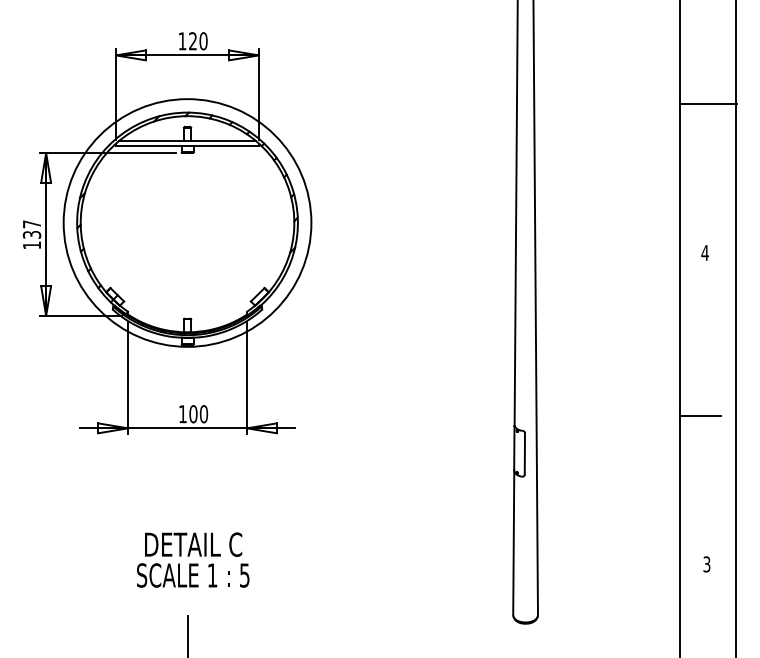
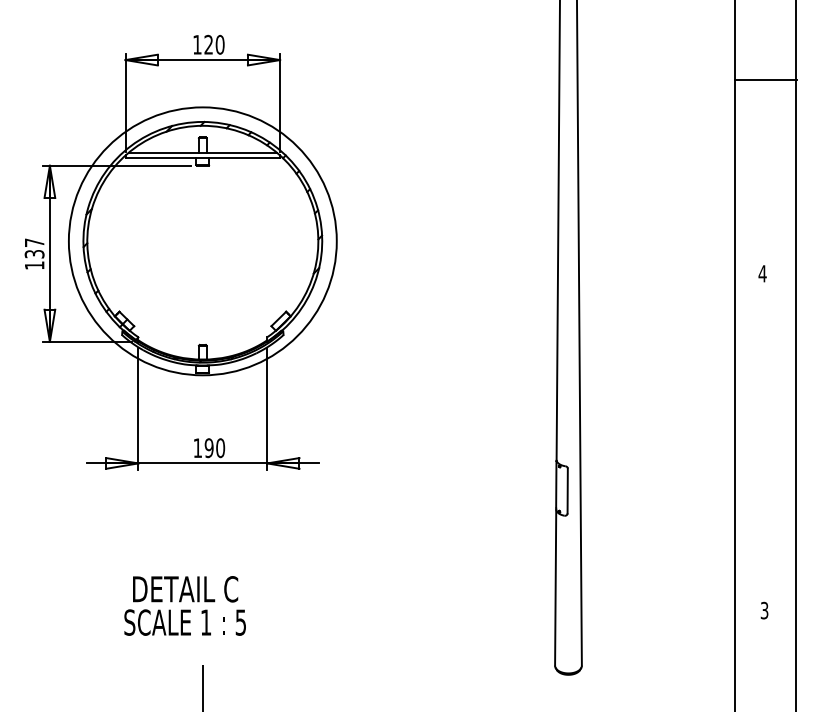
line: (708, 103) -> (766, 79), moved
text: (193, 414) -> (209, 448), 100 -> 190
line: (700, 415) -> (757, 449), removed
text: (193, 559) -> (185, 605), moved

